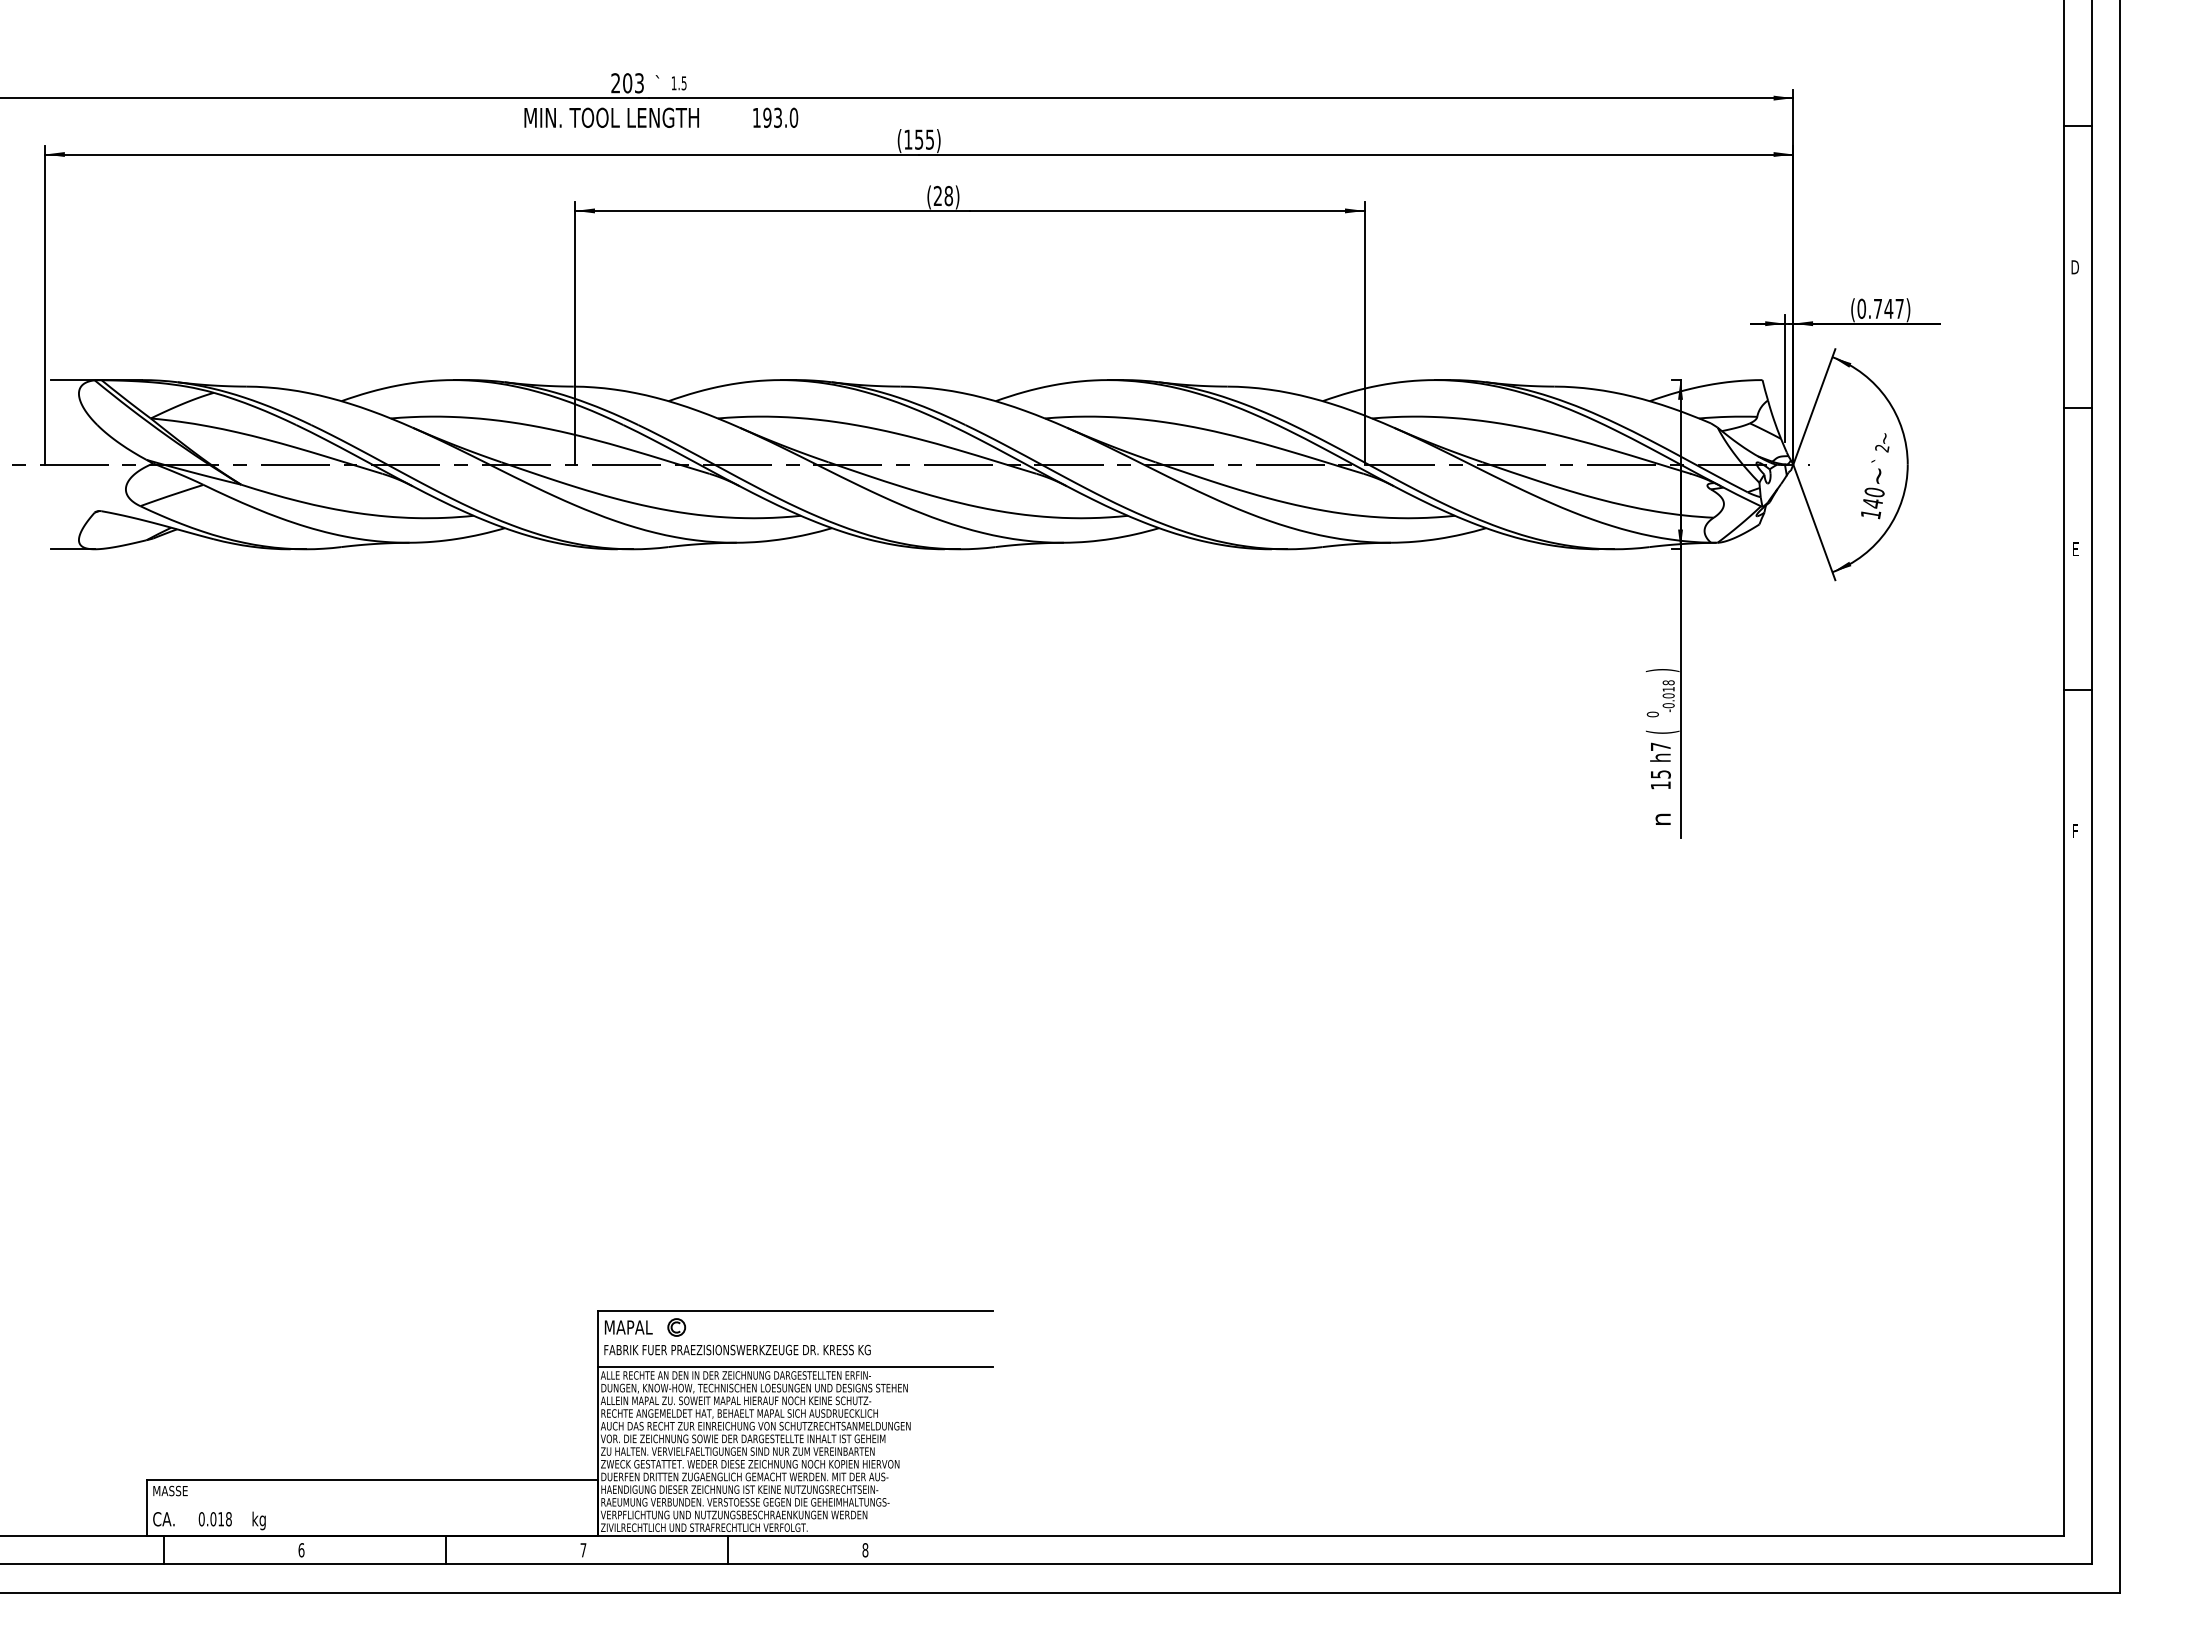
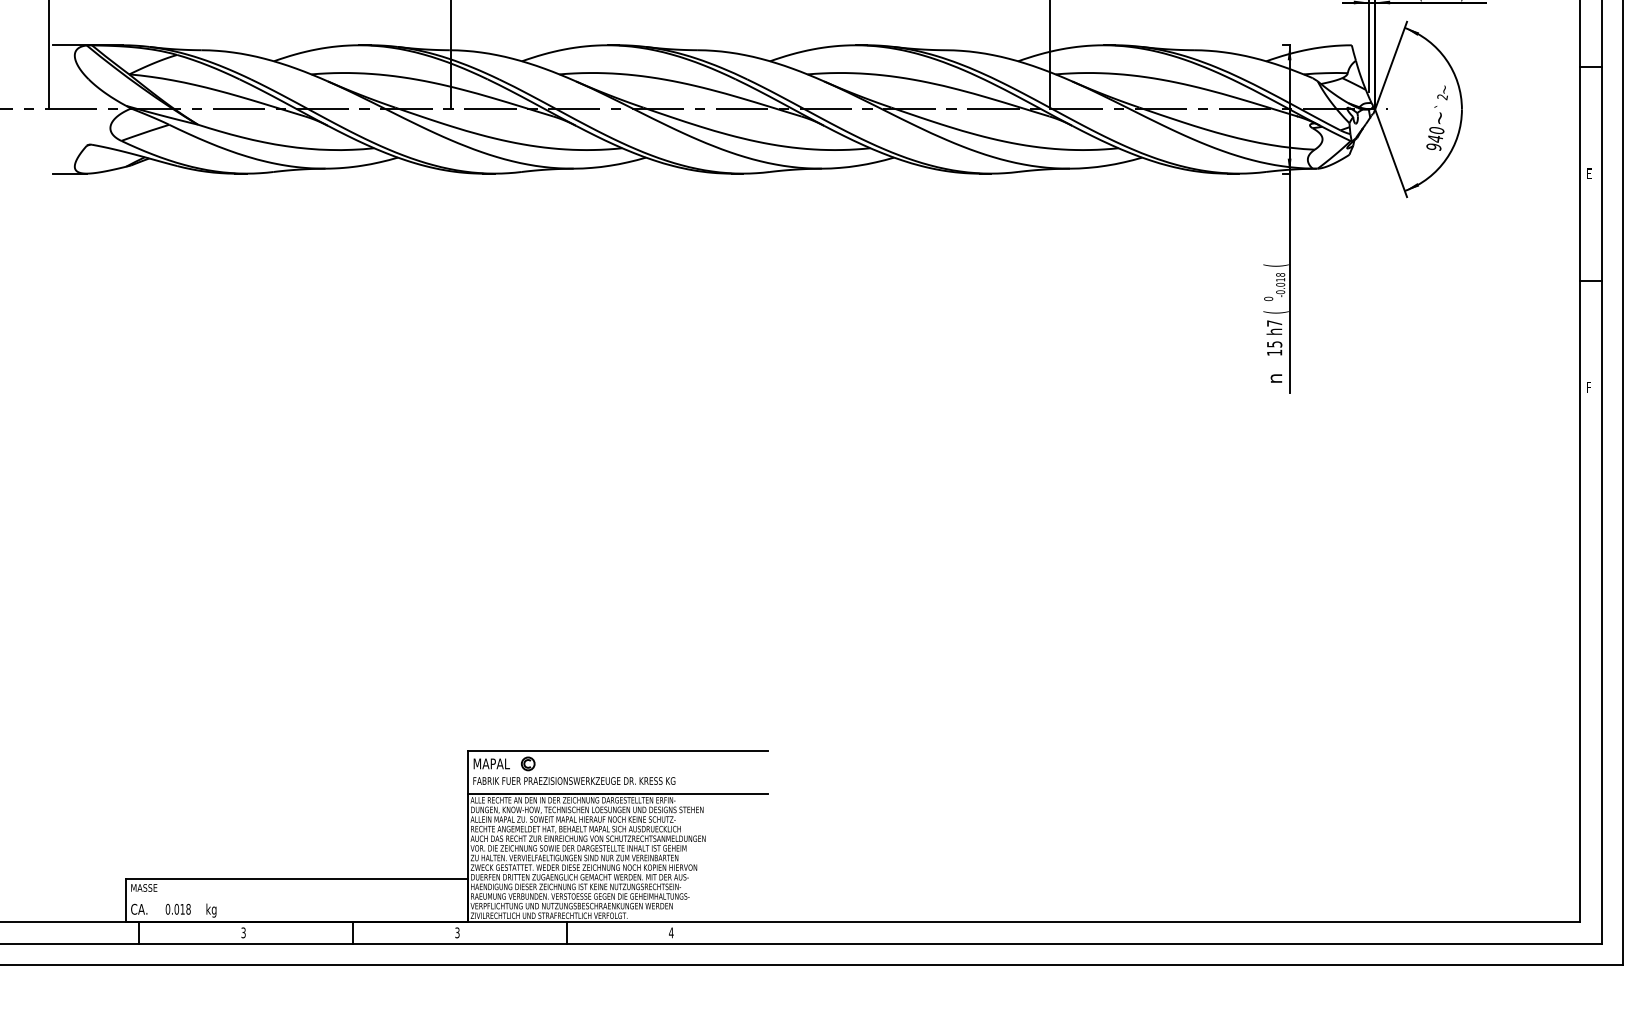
text: (1870, 514) -> (1433, 147), 140 -> 940
text: (1662, 670) -> (1275, 265), ) -> (
text: (301, 1550) -> (243, 933), 6 -> 3
text: (583, 1550) -> (457, 933), 7 -> 3
text: (865, 1550) -> (671, 933), 8 -> 4

